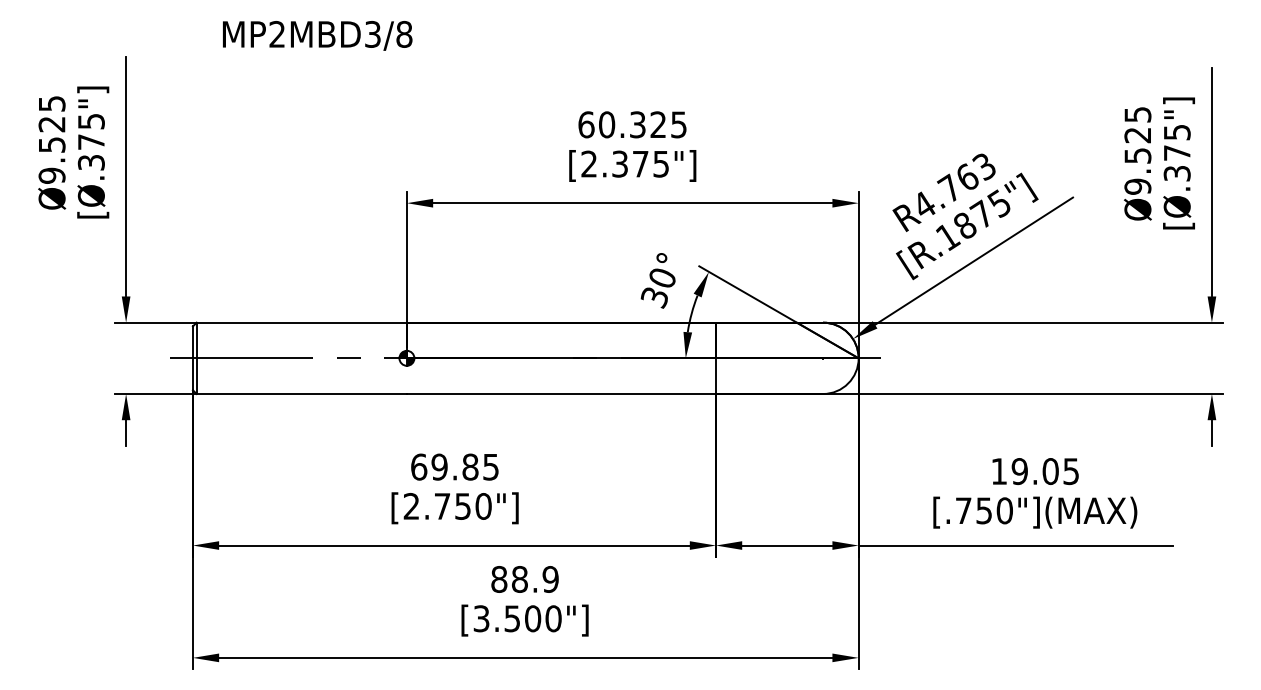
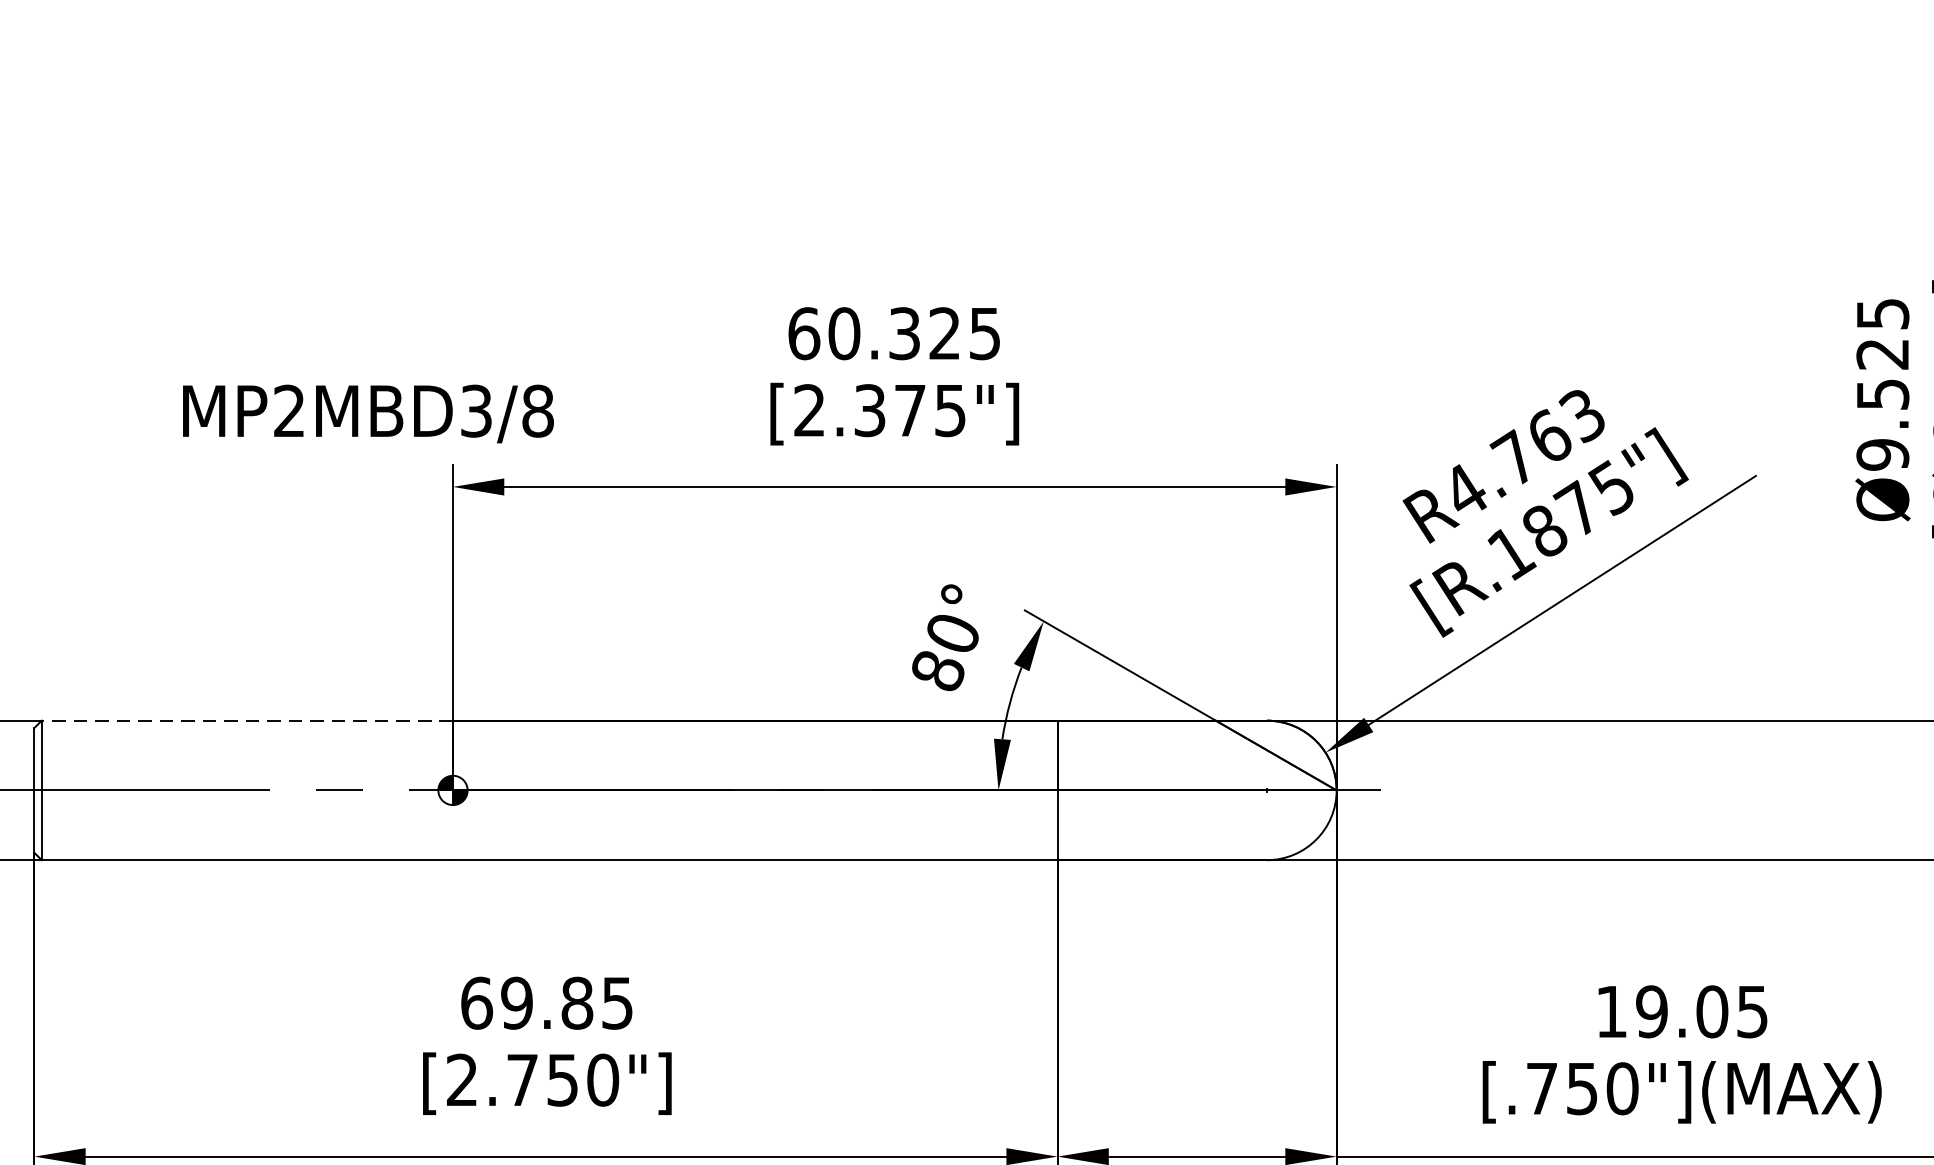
text: (317, 35) -> (368, 413), moved
text: (654, 297) -> (937, 671), 30° -> 80°
line: (301, 322) -> (246, 720), solid -> dashed

